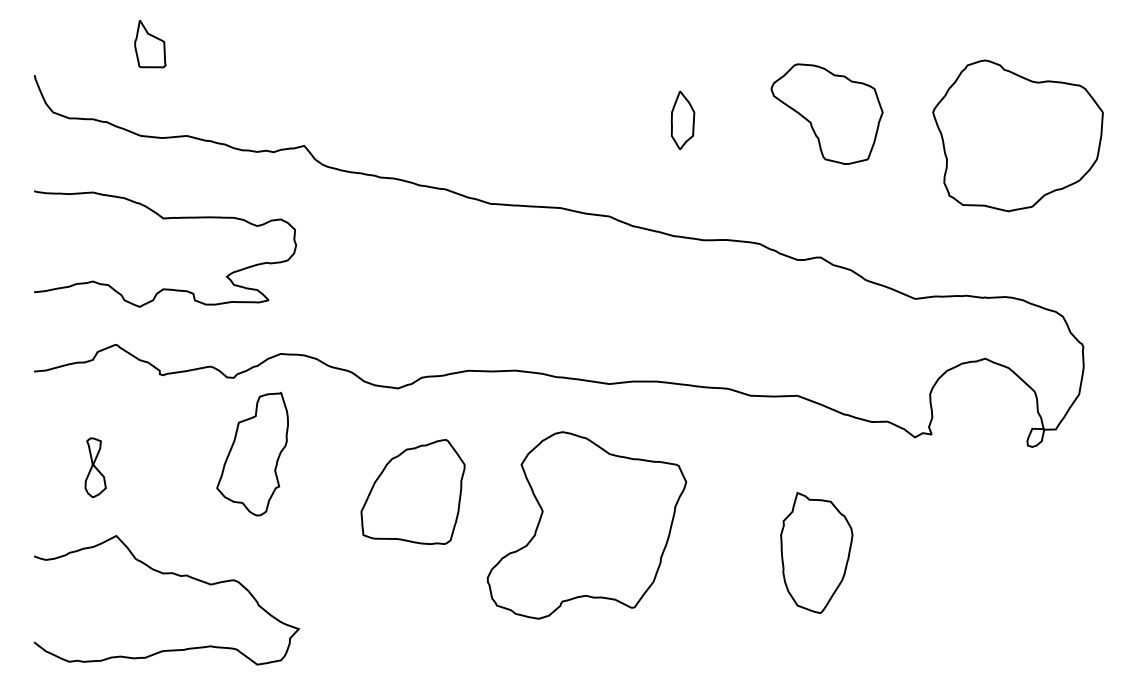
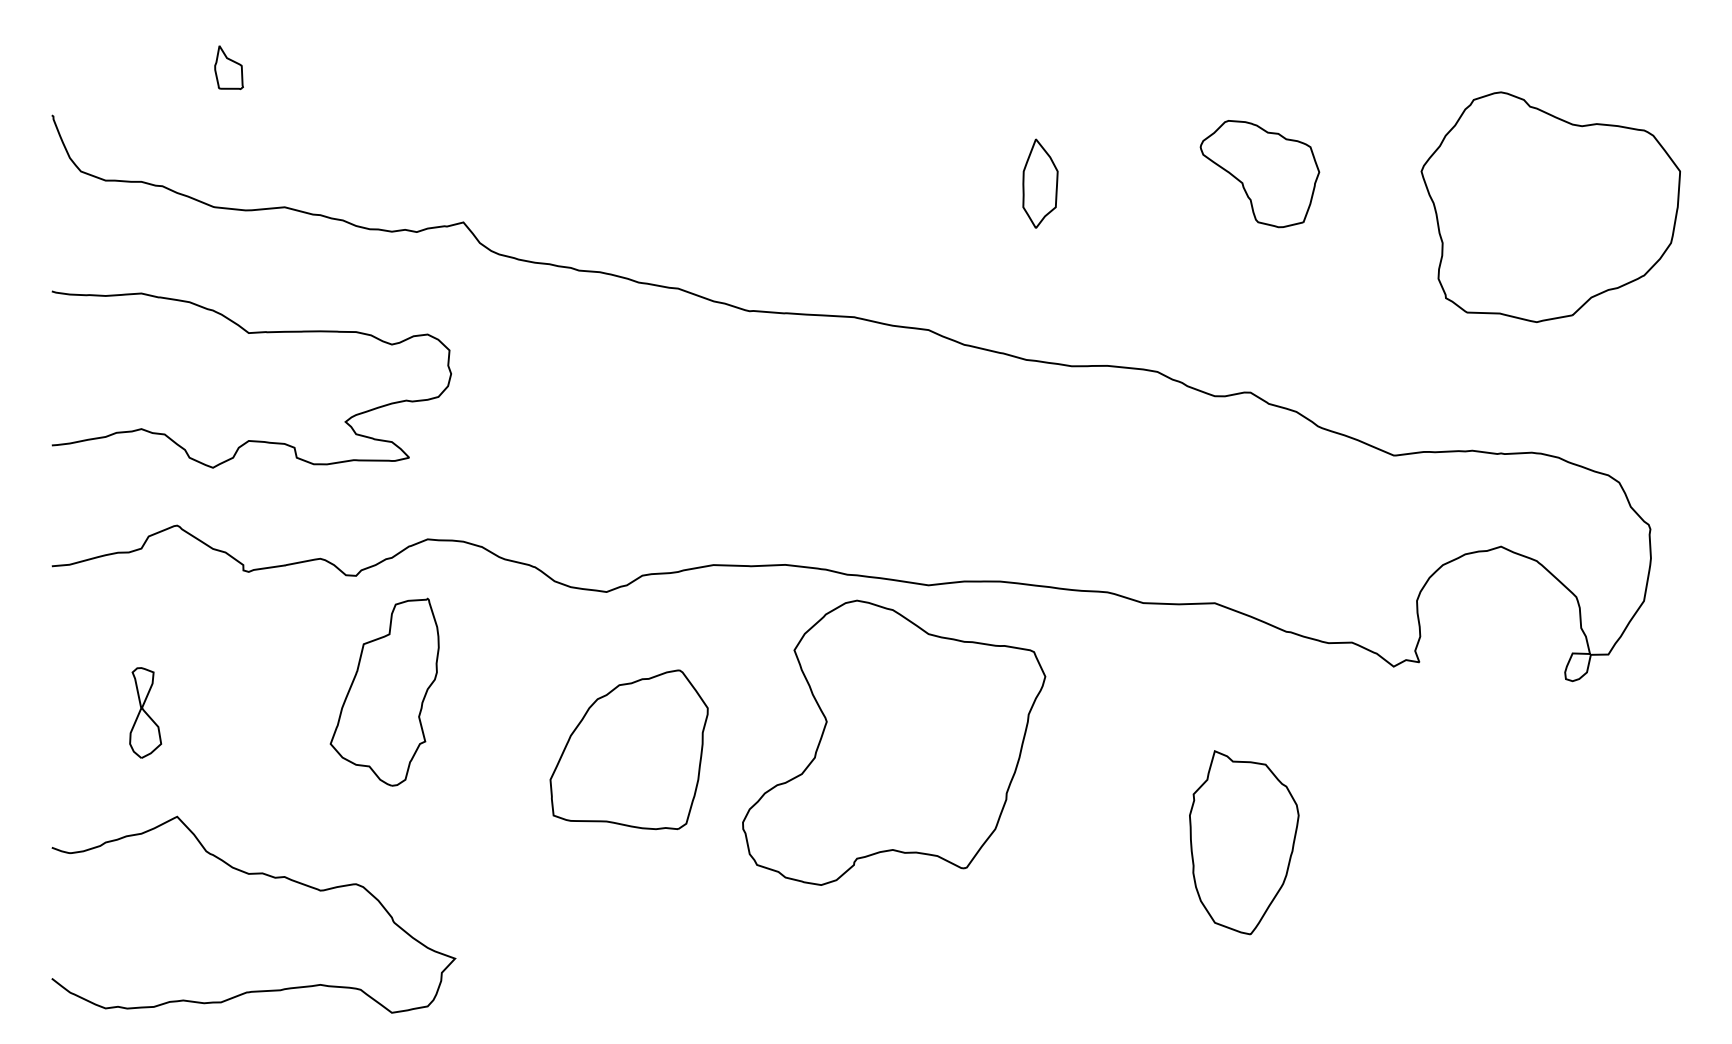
part: (150, 44) -> (229, 67), size x0.6
part: (826, 113) -> (1259, 173), size x0.7
part: (586, 525) -> (893, 742), moved

